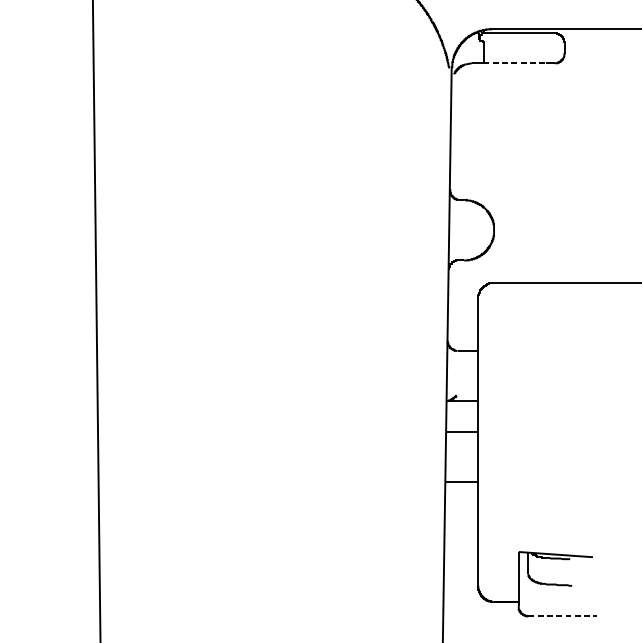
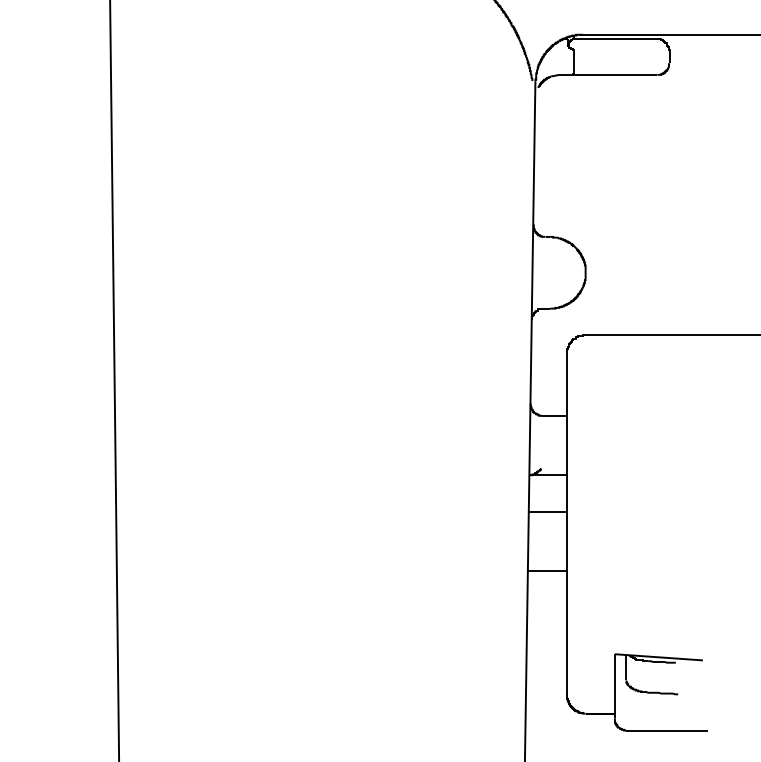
line: (515, 62) -> (610, 74), dashed -> solid
line: (562, 616) -> (666, 730), dashed -> solid

